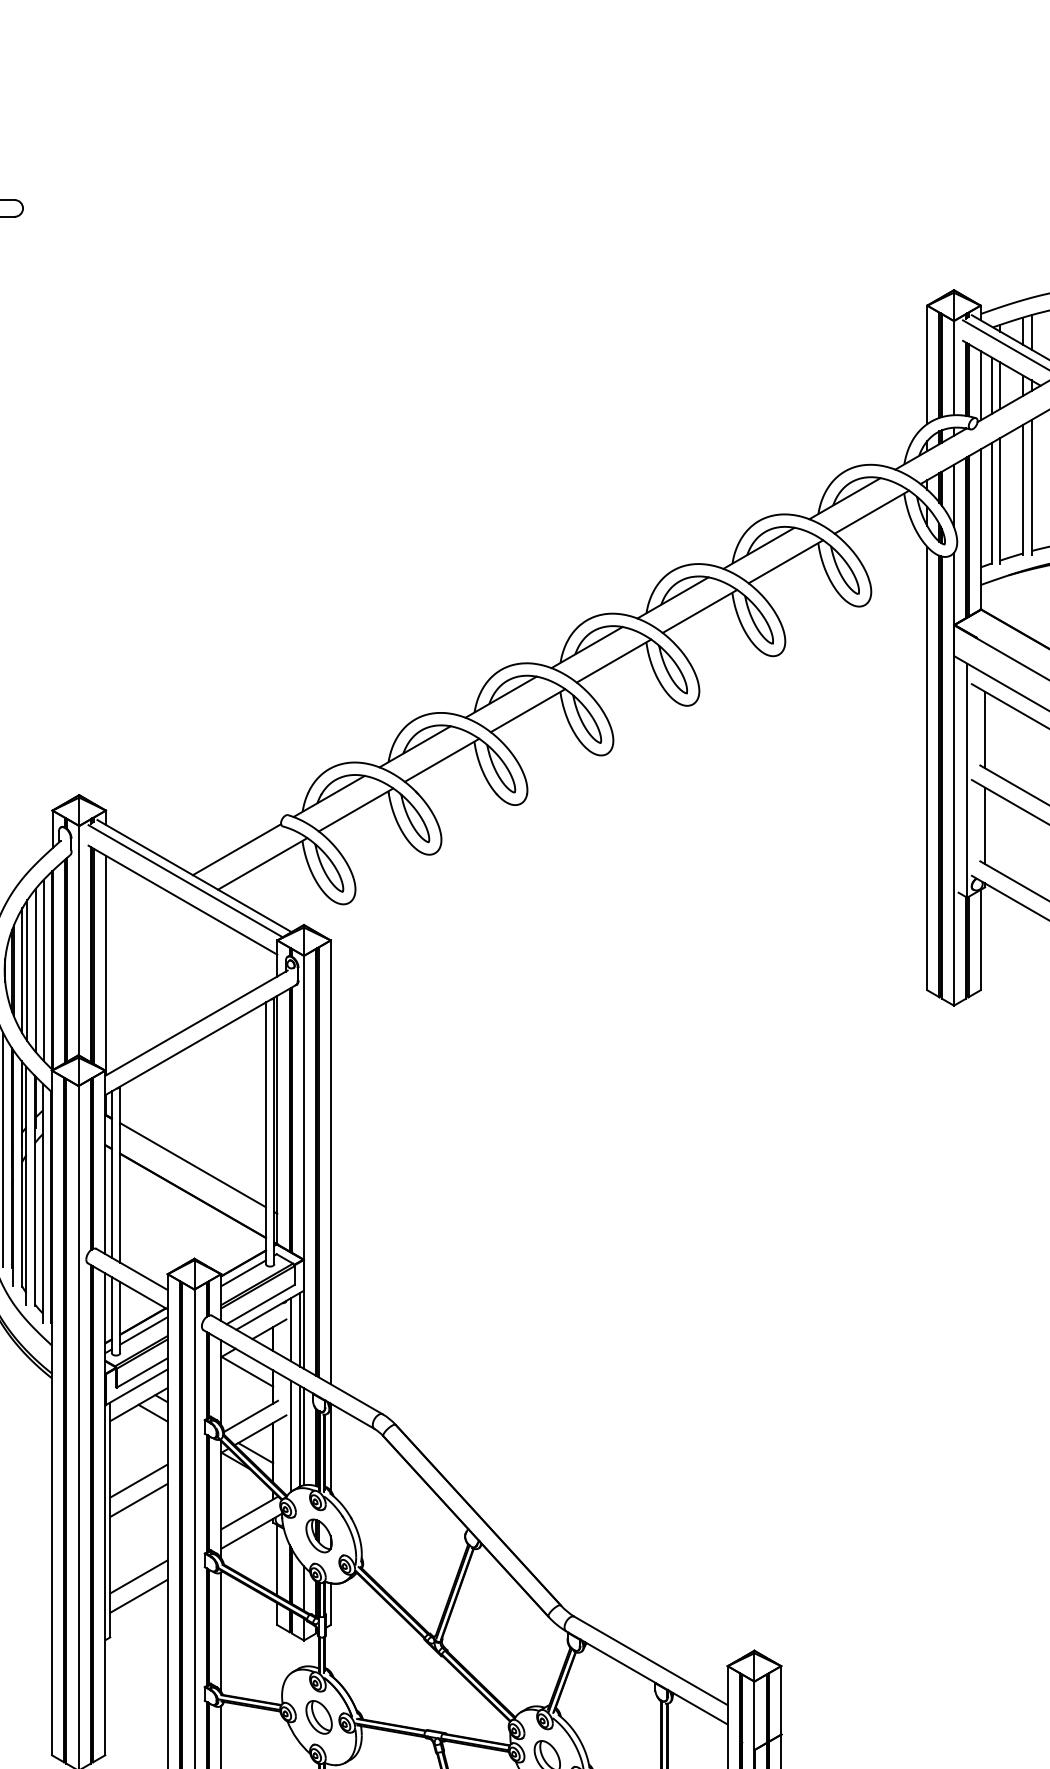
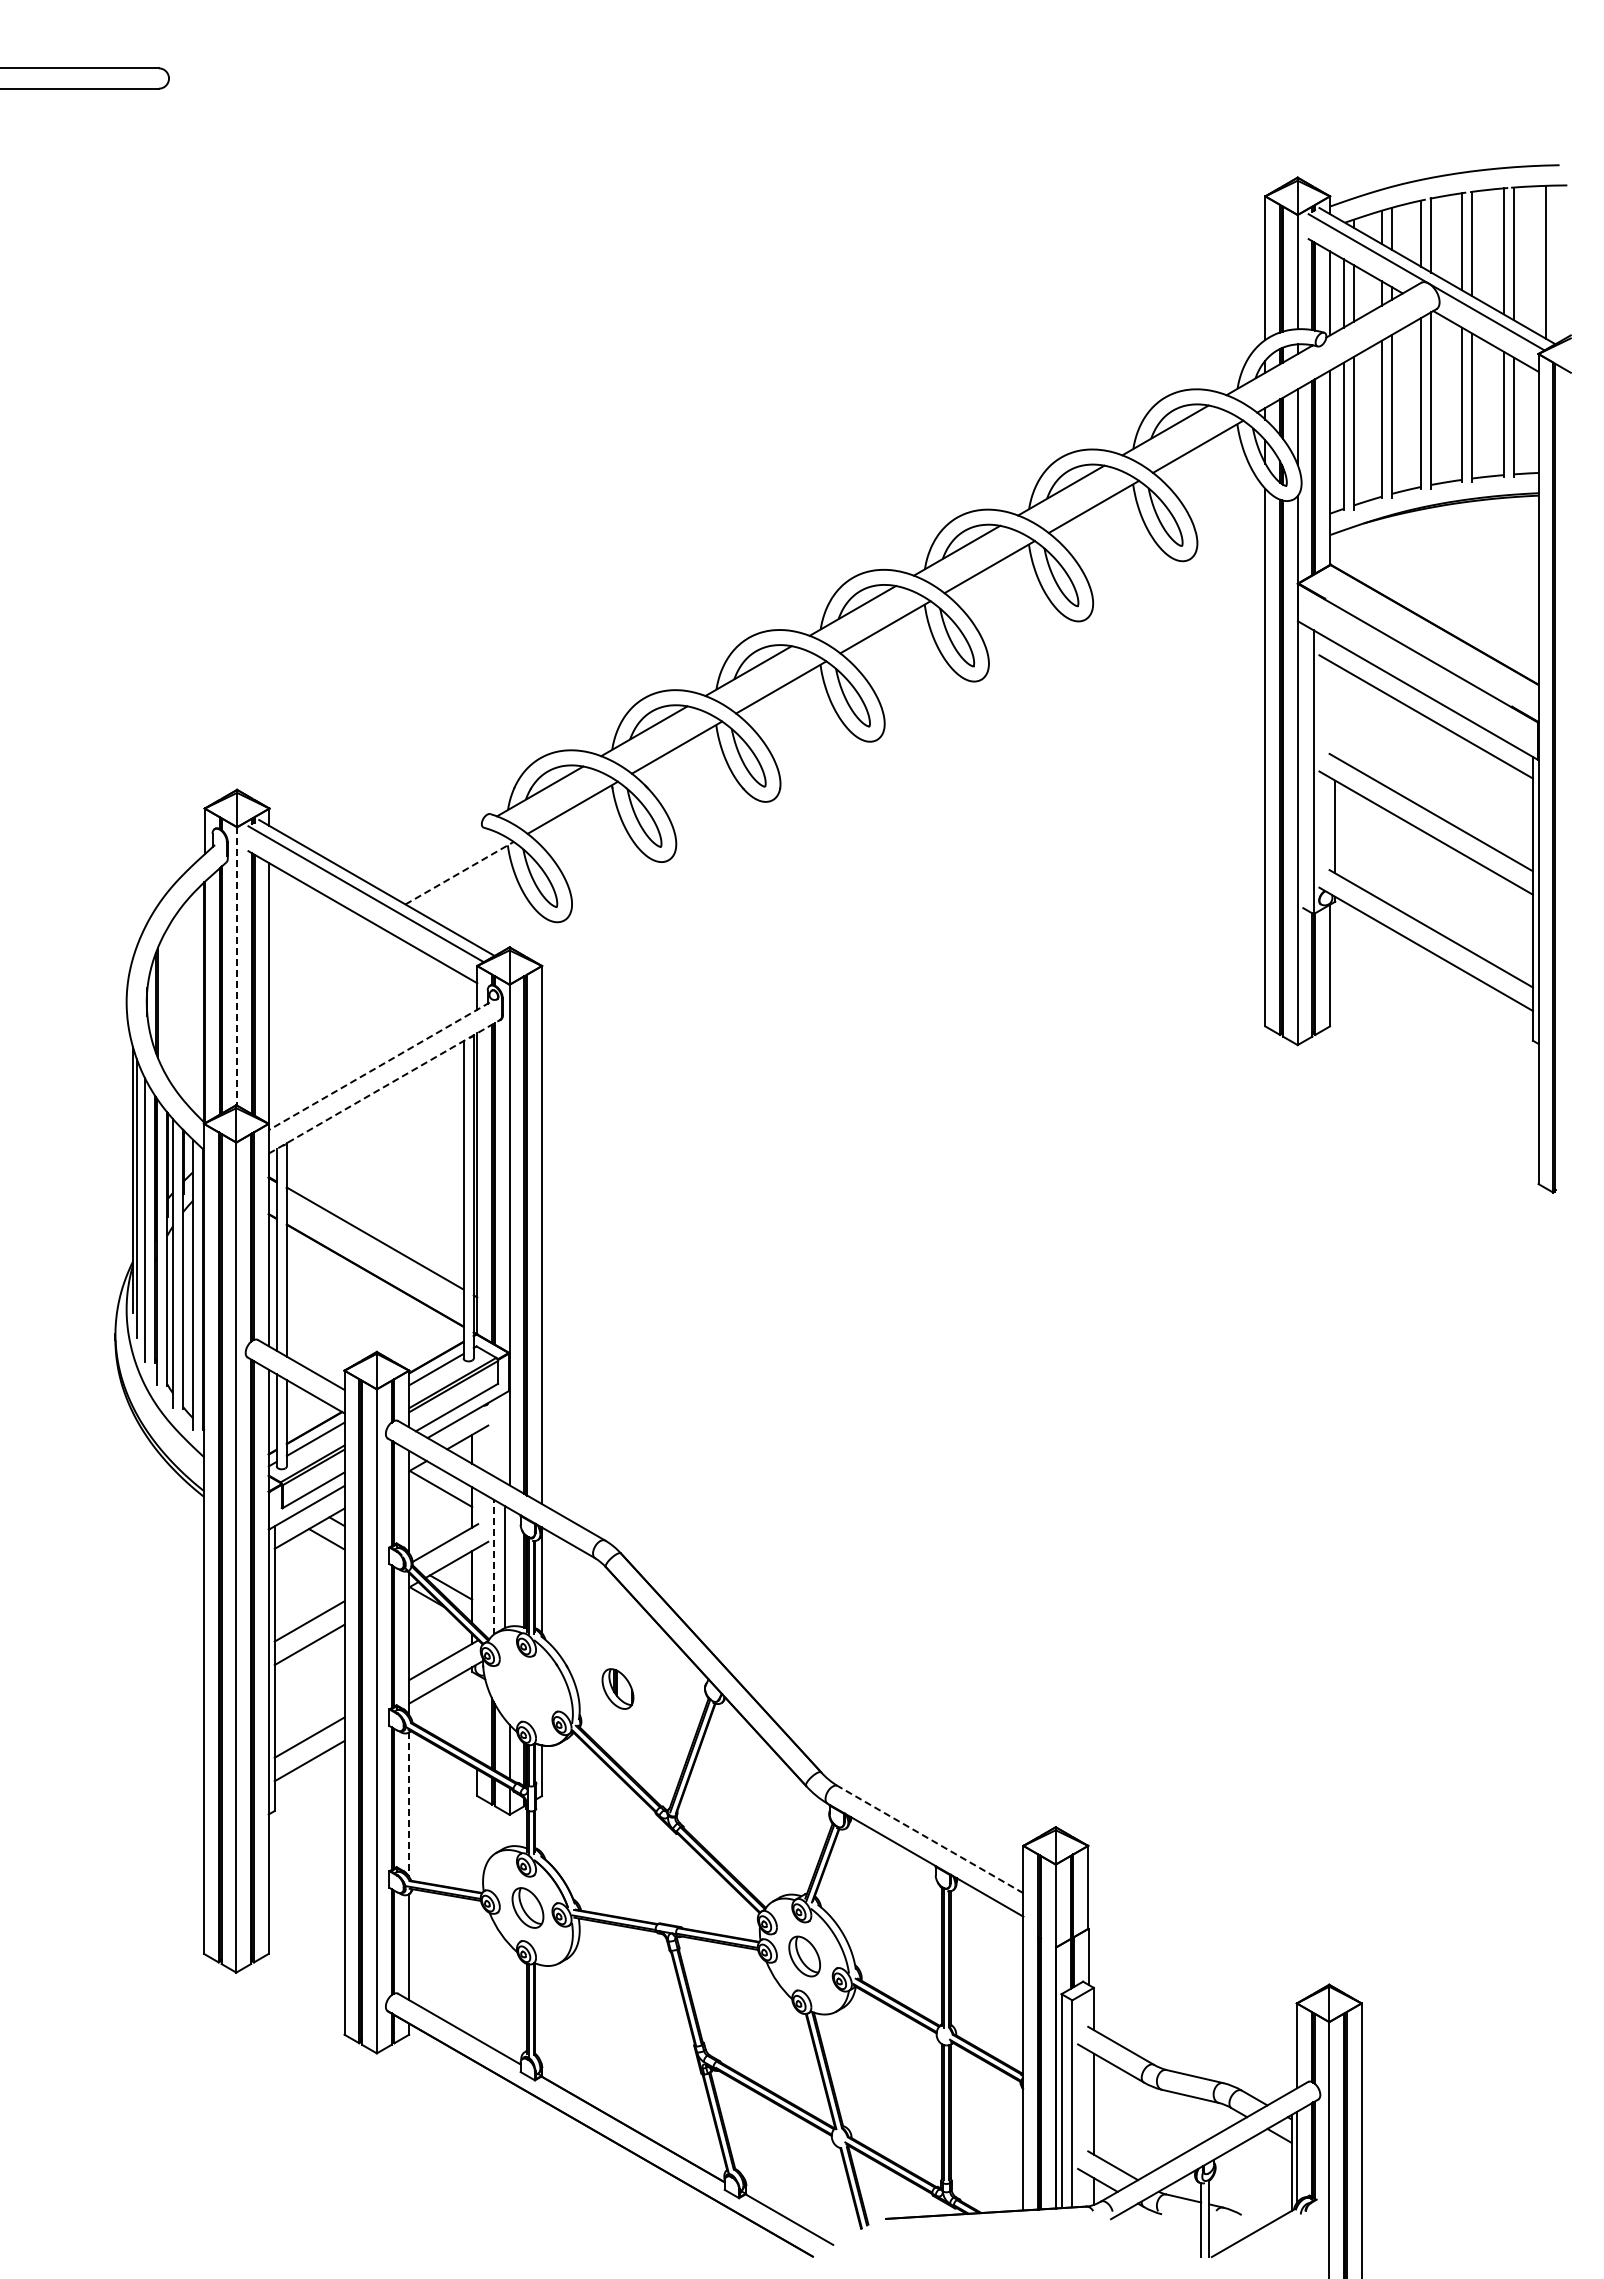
line: (985, 729) -> (1335, 710), removed
line: (236, 849) -> (427, 855), removed
line: (262, 864) -> (459, 873), solid -> dashed
line: (79, 940) -> (237, 966), solid -> dashed
line: (22, 970) -> (168, 1002), removed
line: (27, 970) -> (174, 1002), removed
line: (35, 970) -> (184, 1002), removed
line: (44, 970) -> (194, 1002), removed
line: (196, 1023) -> (379, 1066), solid -> dashed
line: (200, 1039) -> (384, 1086), solid -> dashed
line: (290, 1329) -> (493, 1437), removed
line: (299, 1329) -> (504, 1437), removed
line: (290, 1435) -> (493, 1566), solid -> dashed
line: (303, 1436) -> (509, 1567), removed
part: (318, 1535) -> (617, 1688), moved
line: (277, 1560) -> (477, 1717), removed
line: (221, 1632) -> (409, 1805), solid -> dashed
line: (651, 1660) -> (930, 1839), solid -> dashed

